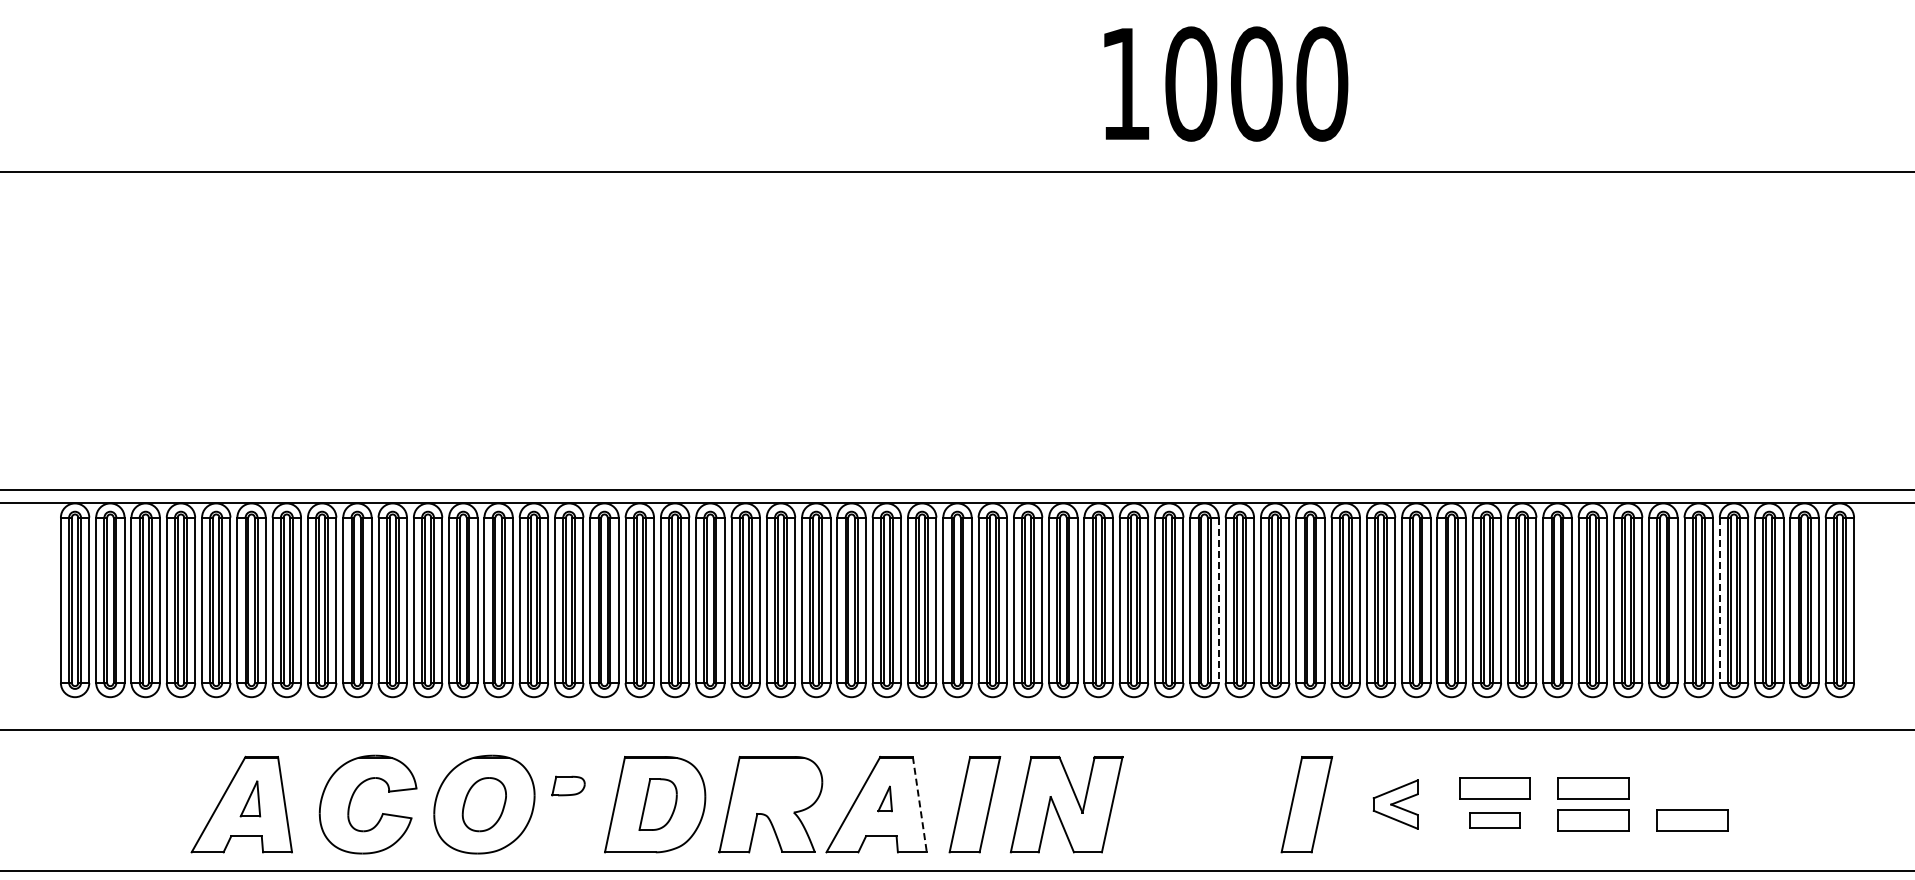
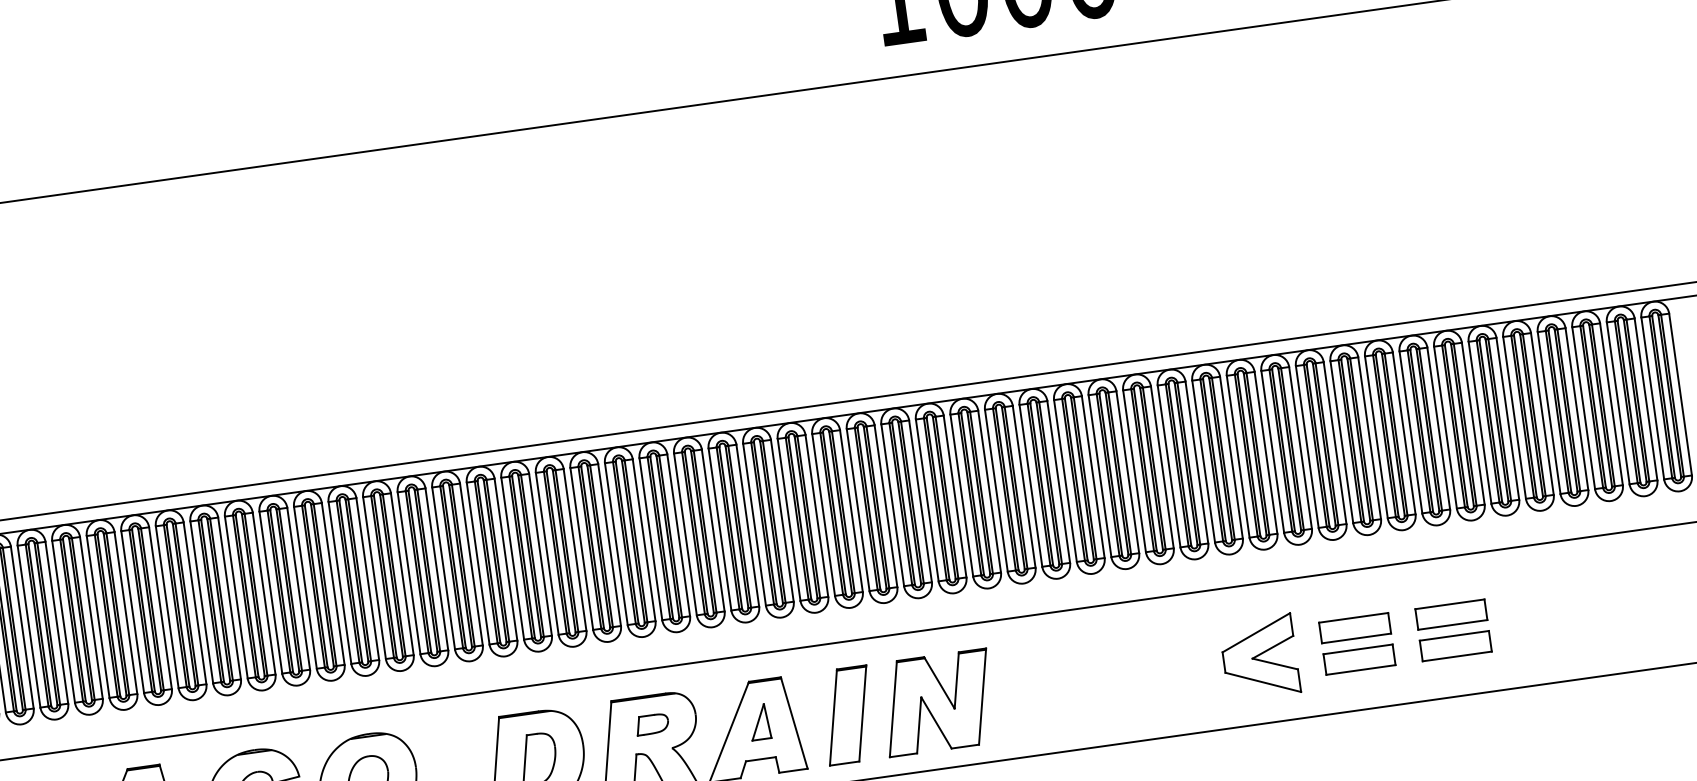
line: (1218, 600) -> (1058, 482), dashed -> solid
line: (1719, 600) -> (1548, 413), dashed -> solid
part: (568, 785) -> (652, 723), moved
part: (884, 798) -> (758, 721), size x1.43
part: (1306, 804) -> (1172, 669), removed
part: (1395, 804) -> (1259, 657), size x1.67
line: (919, 805) -> (794, 723), dashed -> solid
part: (1494, 820) -> (1358, 659), size x1.43
part: (1692, 820) -> (1552, 632), removed

